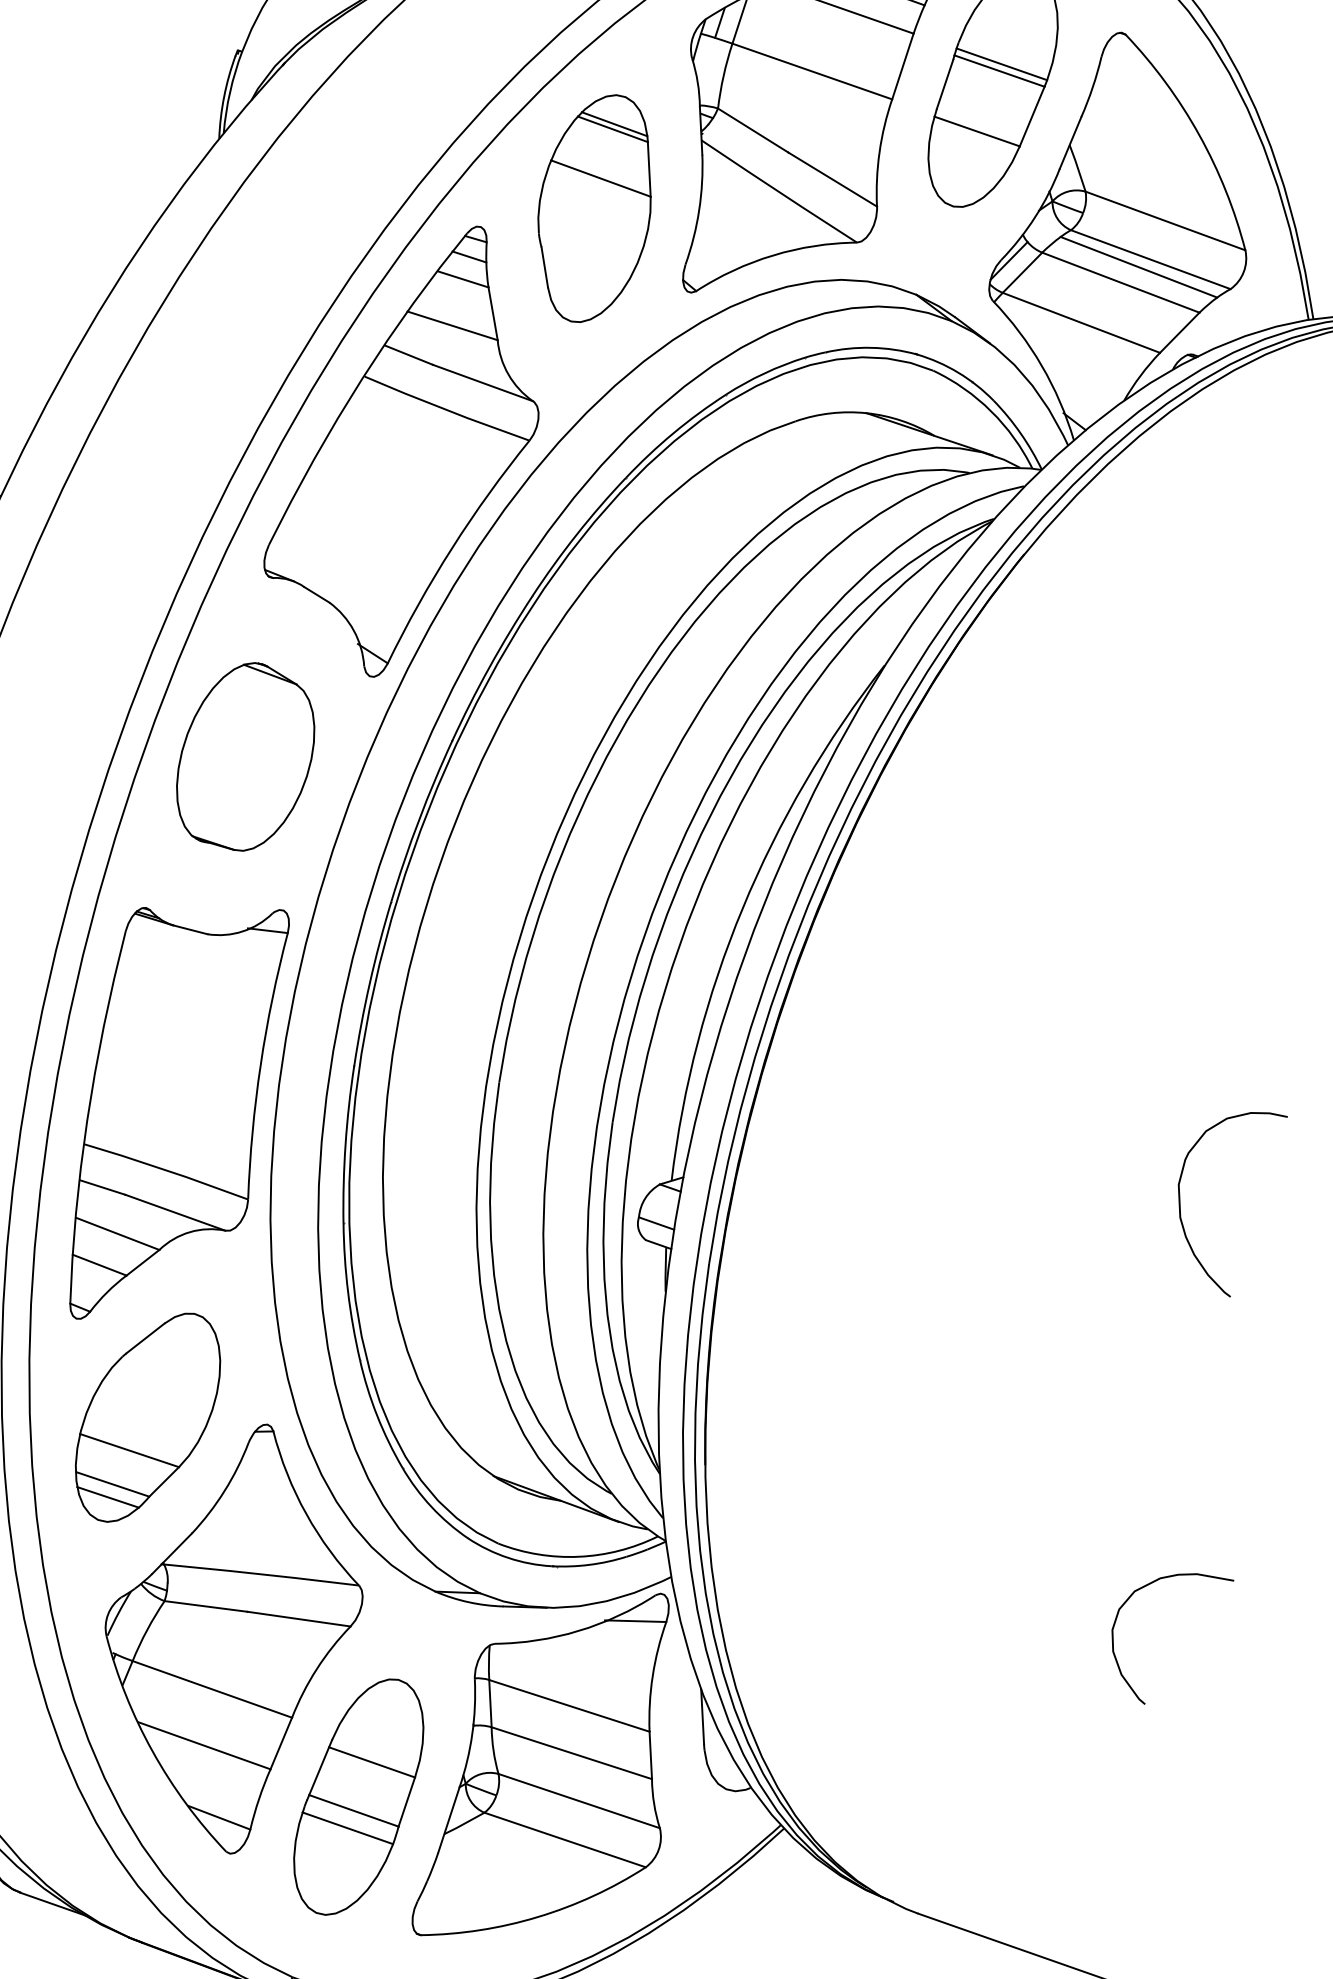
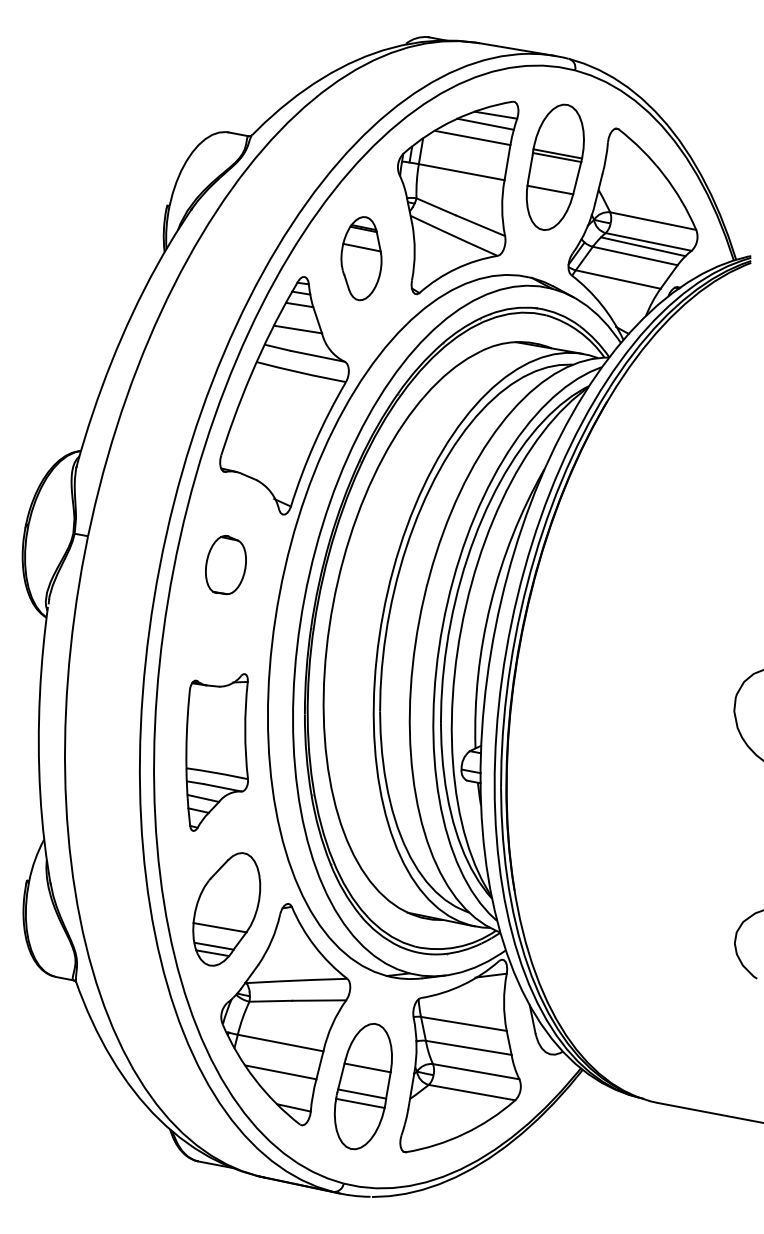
part: (595, 208) -> (361, 258), size x0.7
part: (245, 755) -> (225, 564), size x0.6
part: (175, 1113) -> (217, 752), size x0.7

